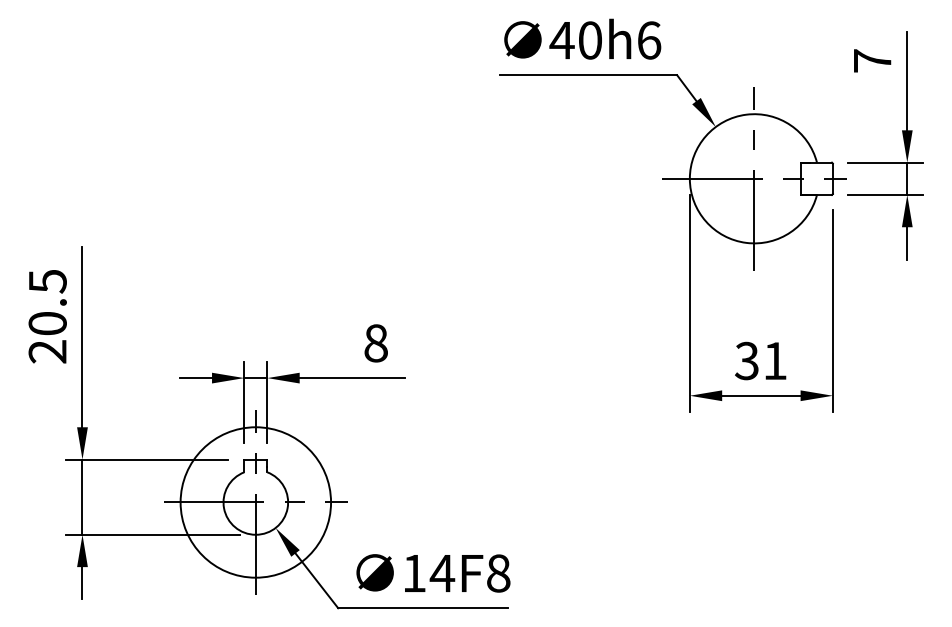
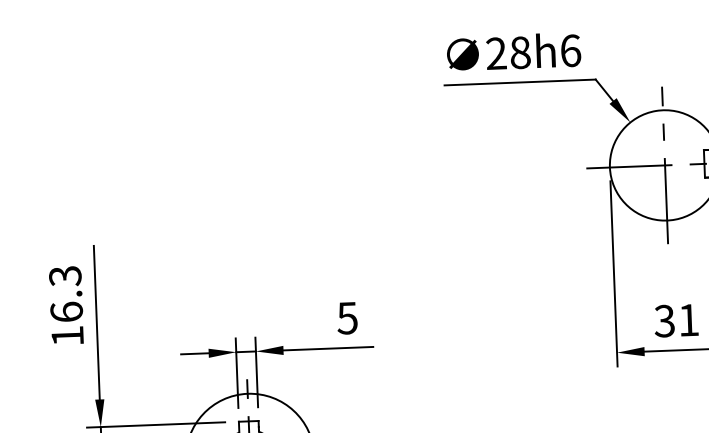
text: (575, 40) -> (507, 53), 40h6 -> 28h6
text: (47, 316) -> (66, 306), 20.5 -> 16.3
text: (375, 343) -> (347, 318), 8 -> 5

